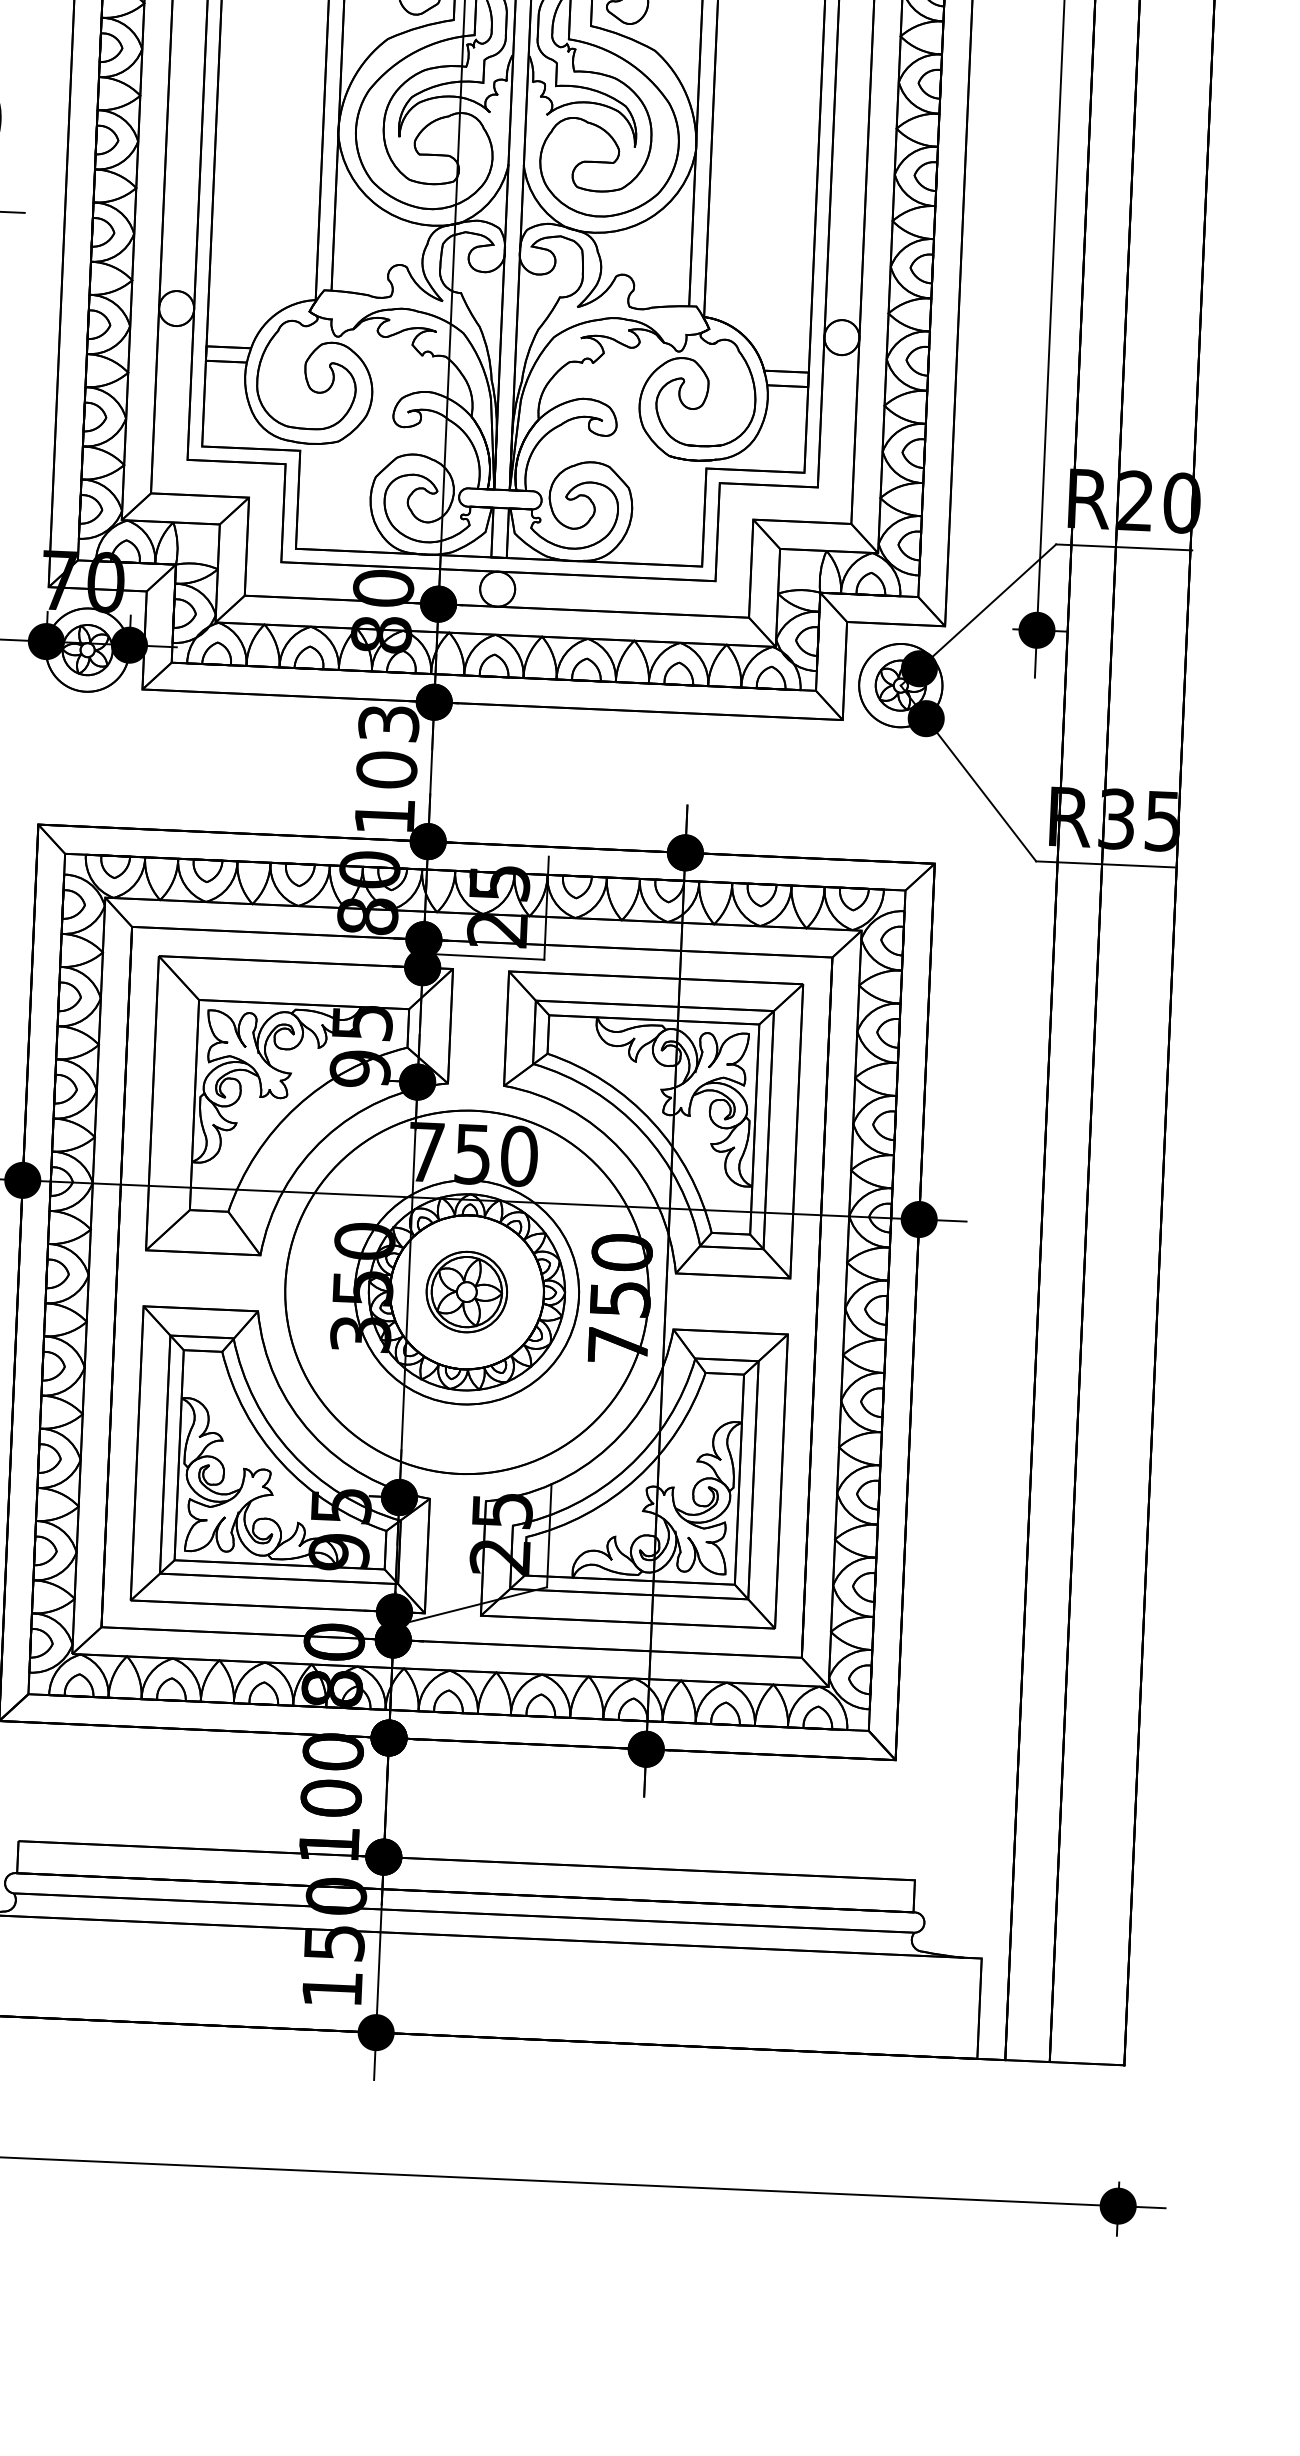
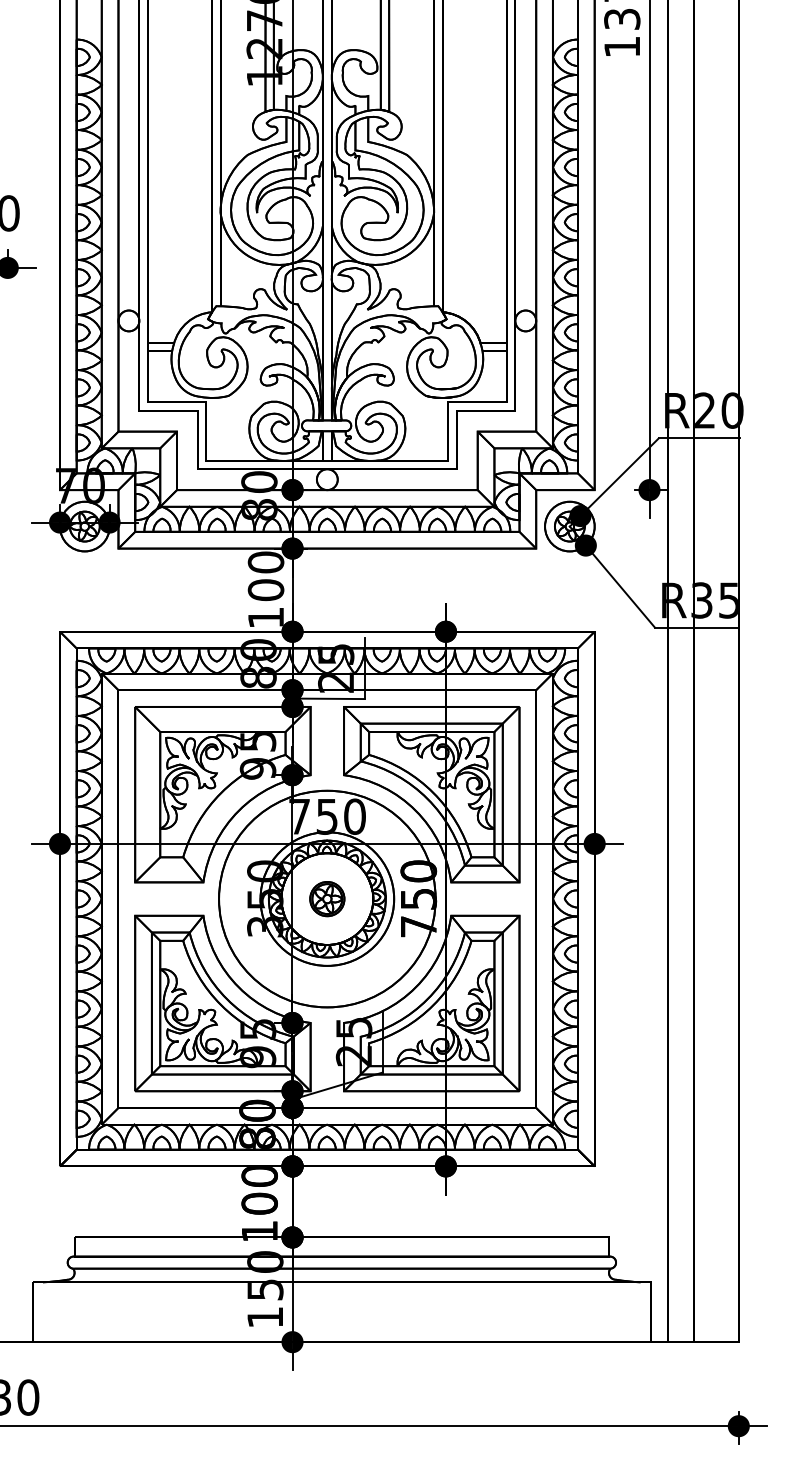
text: (387, 723) -> (265, 562), 103 -> 100
part: (467, 1293) -> (327, 899), size x0.71

